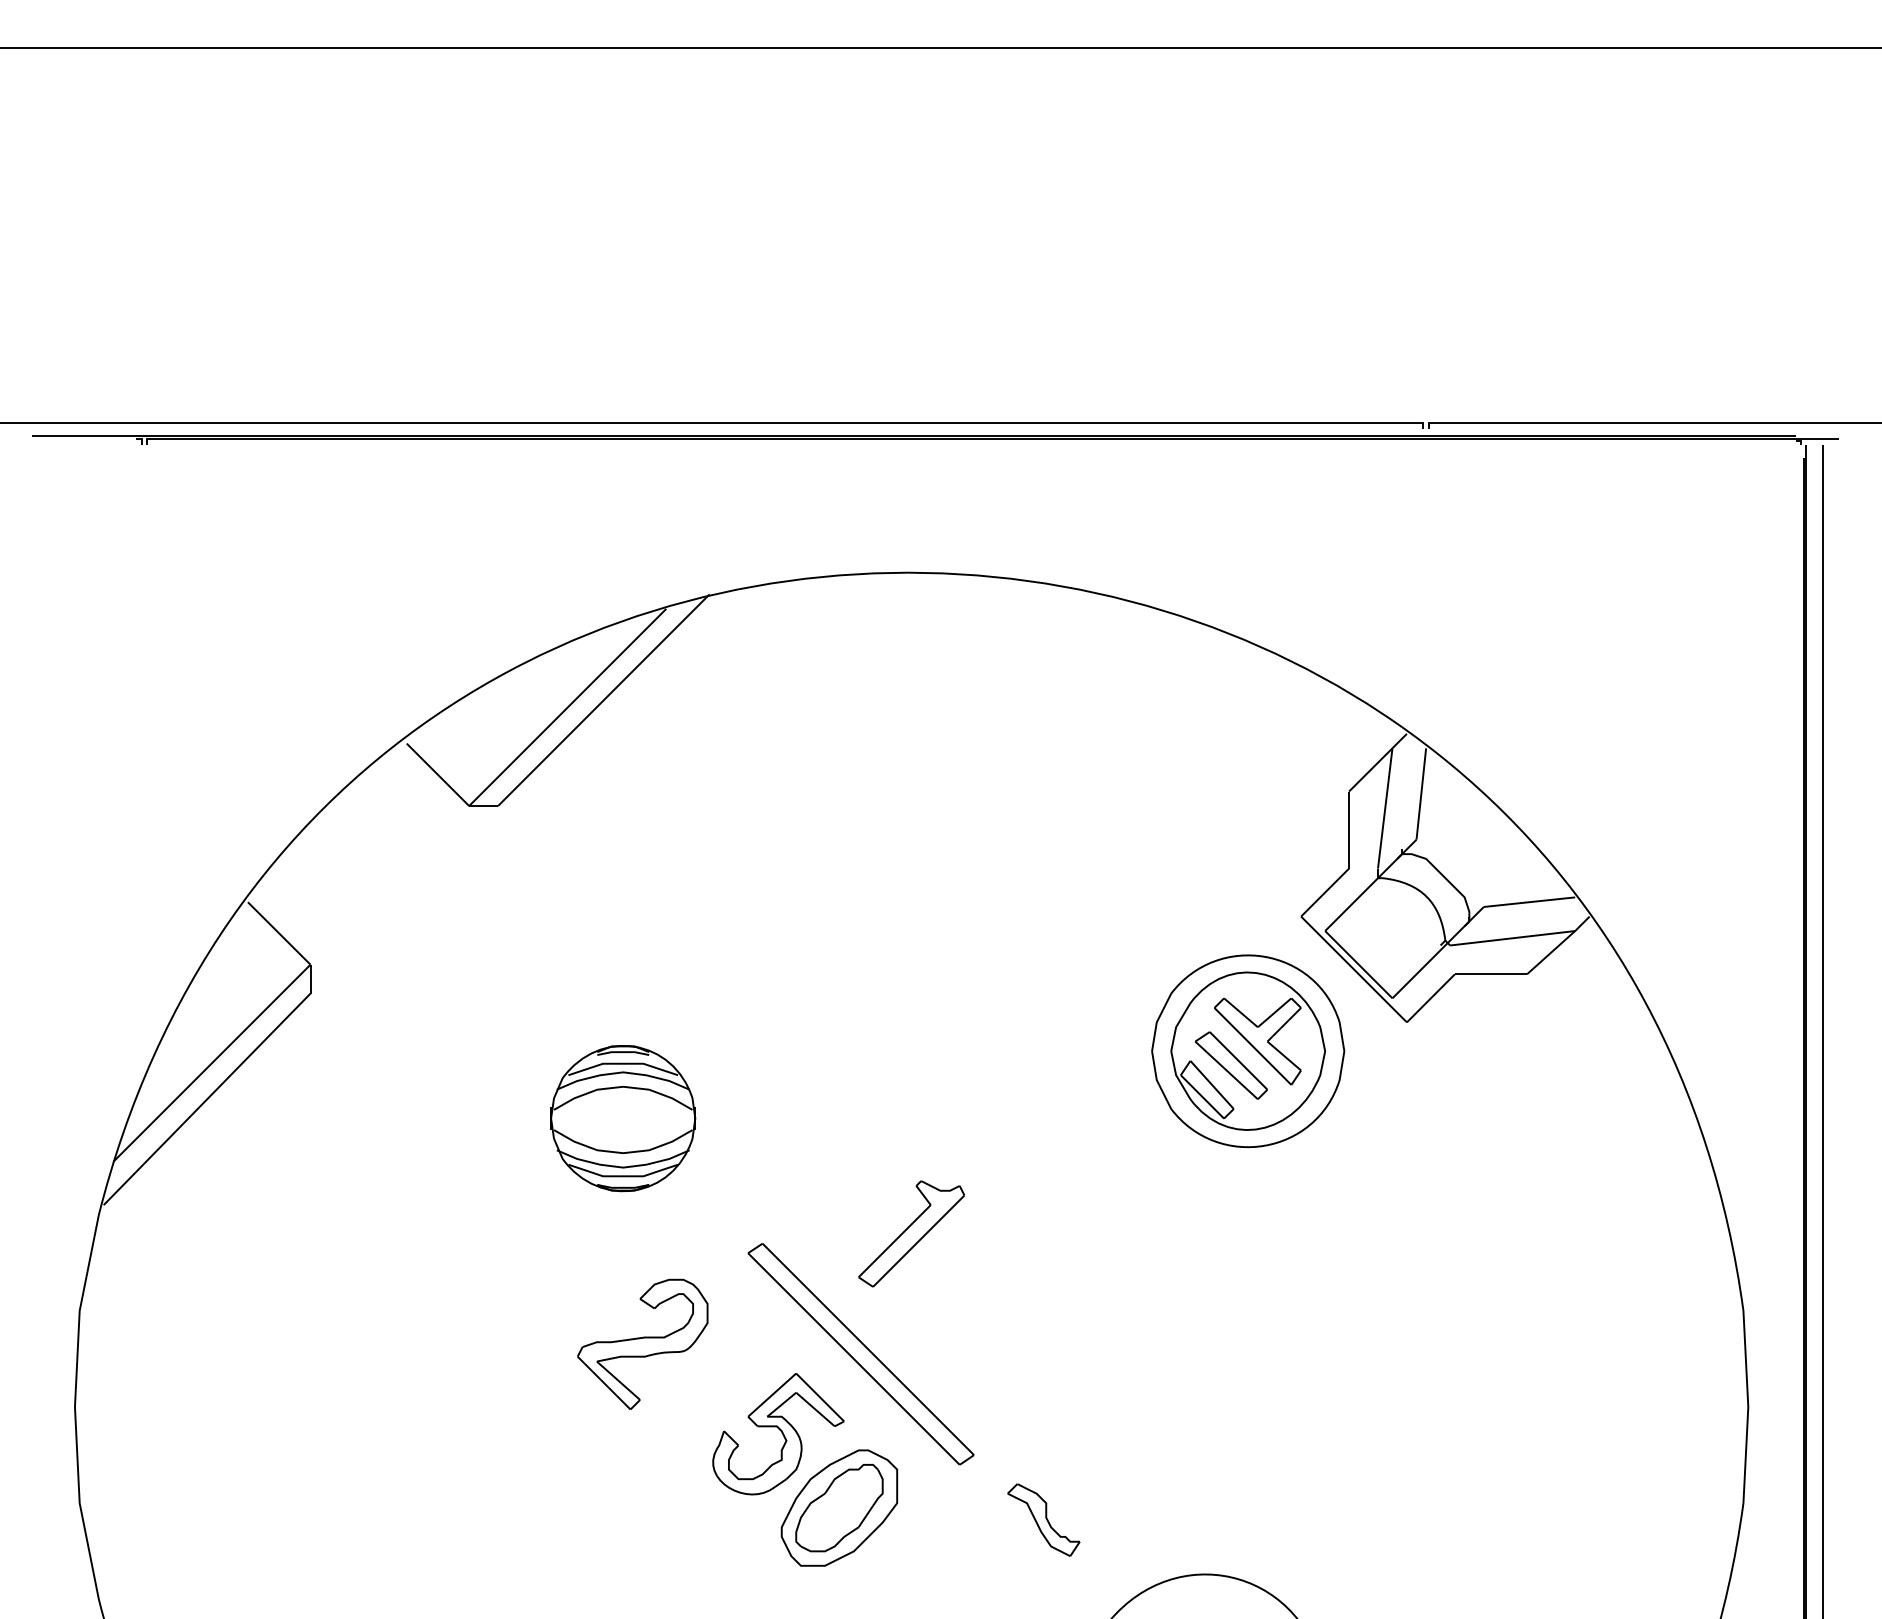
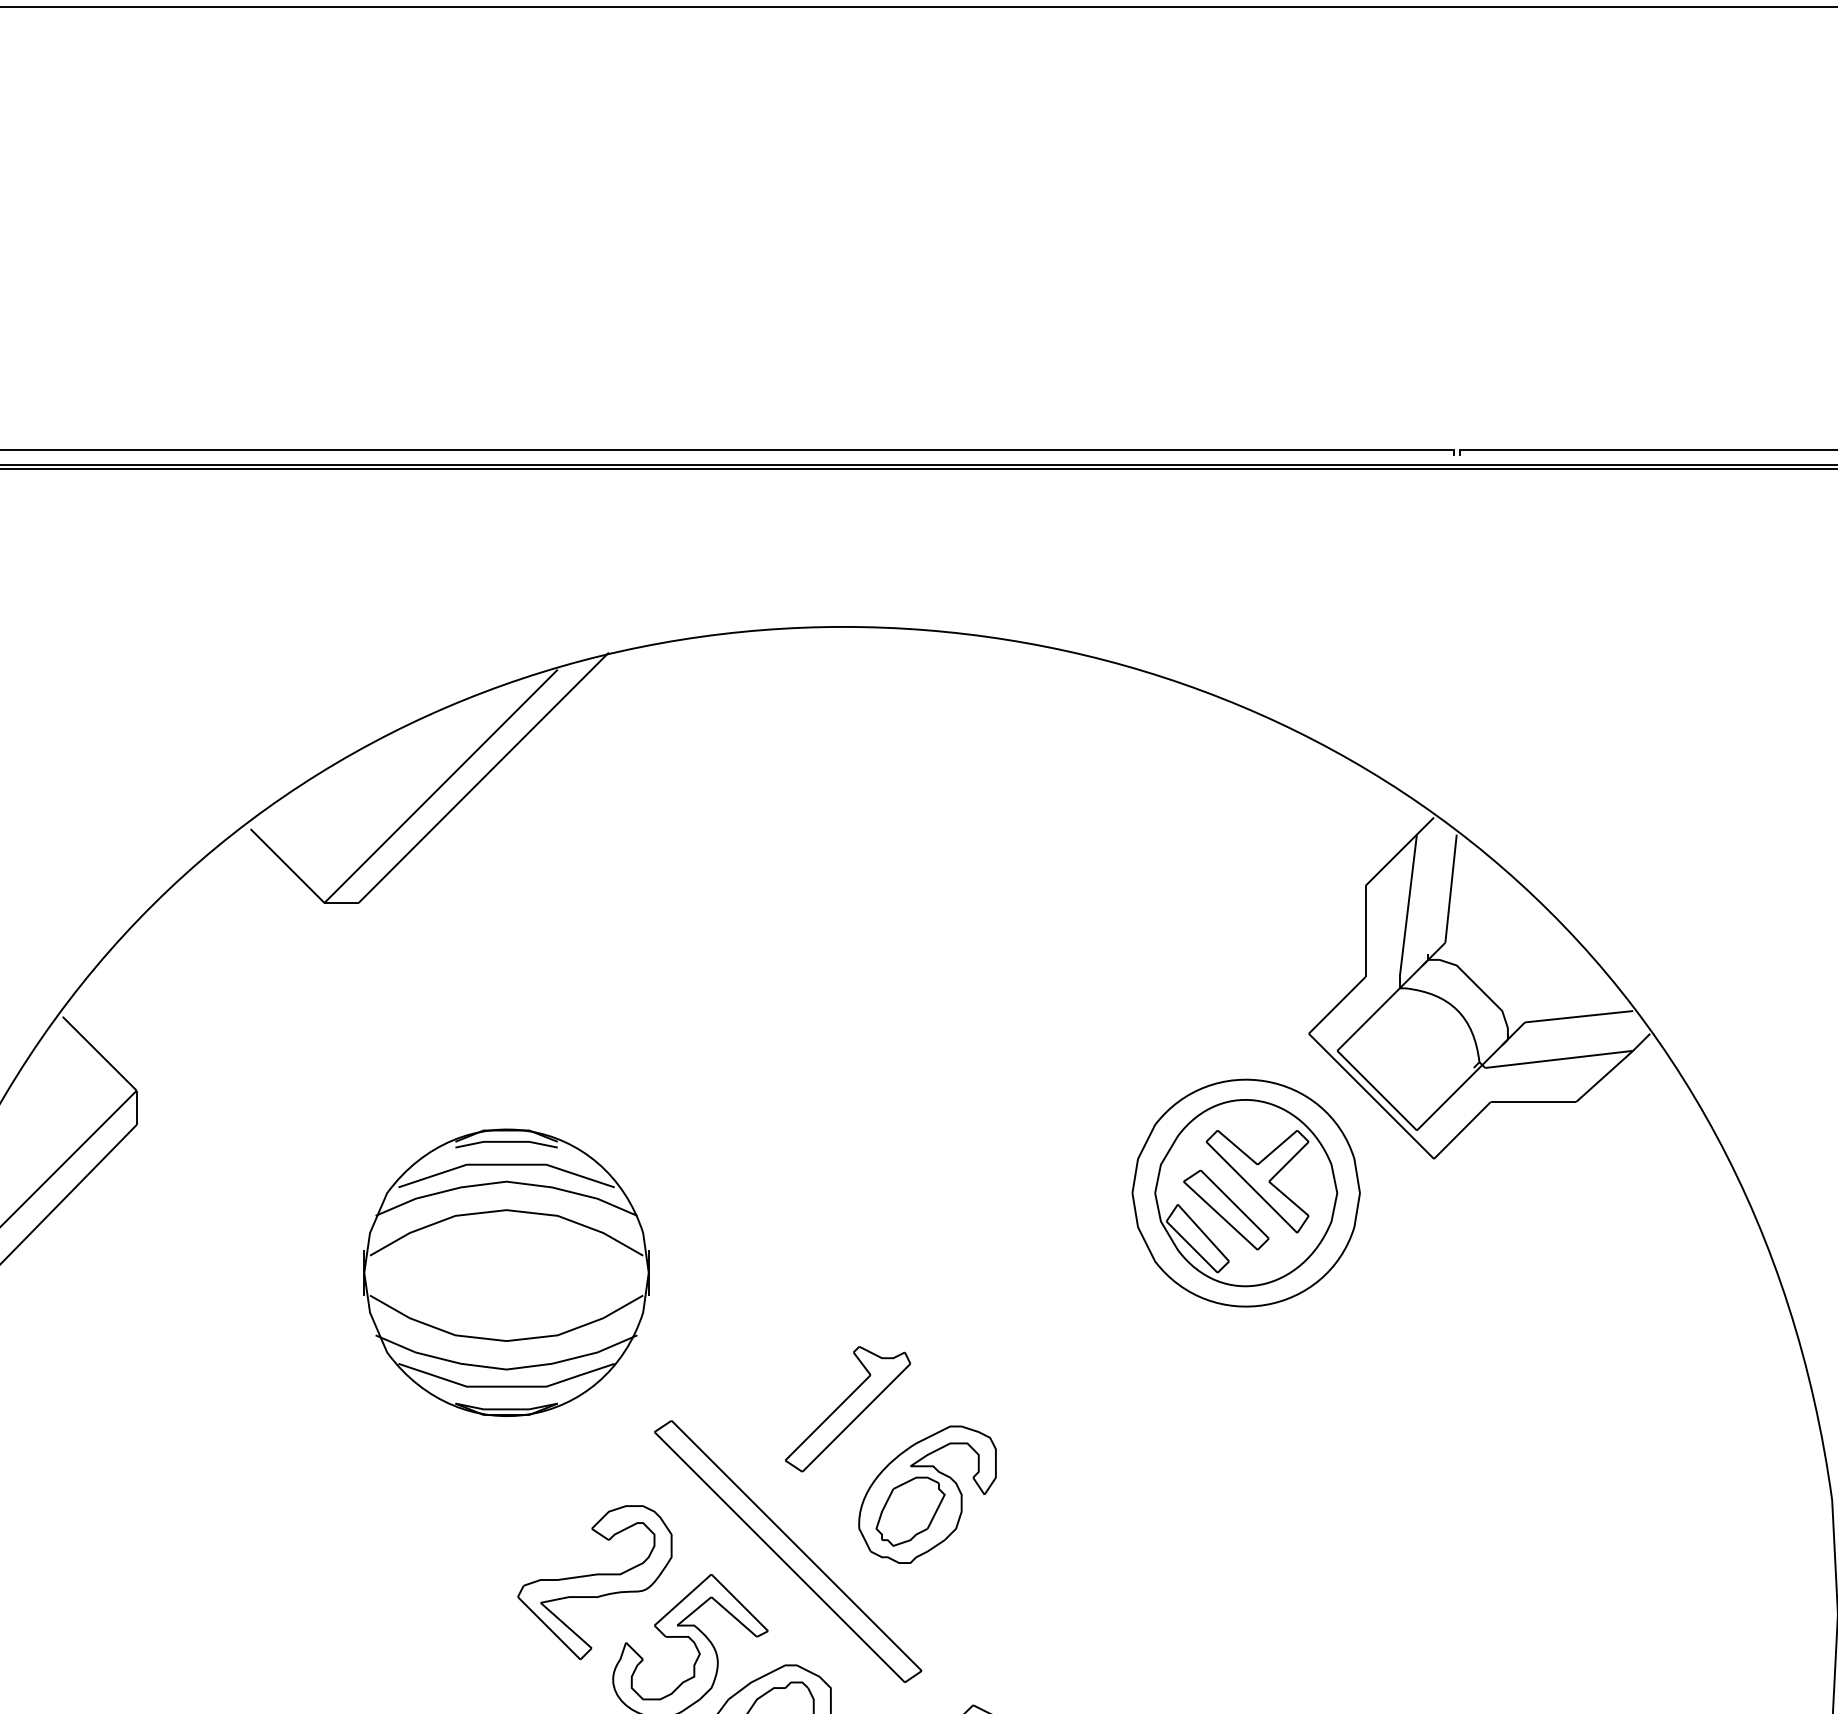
part: (623, 1118) -> (507, 1272), size x1.67
part: (978, 1305) -> (927, 1493), added
part: (642, 1343) -> (594, 1581), moved

